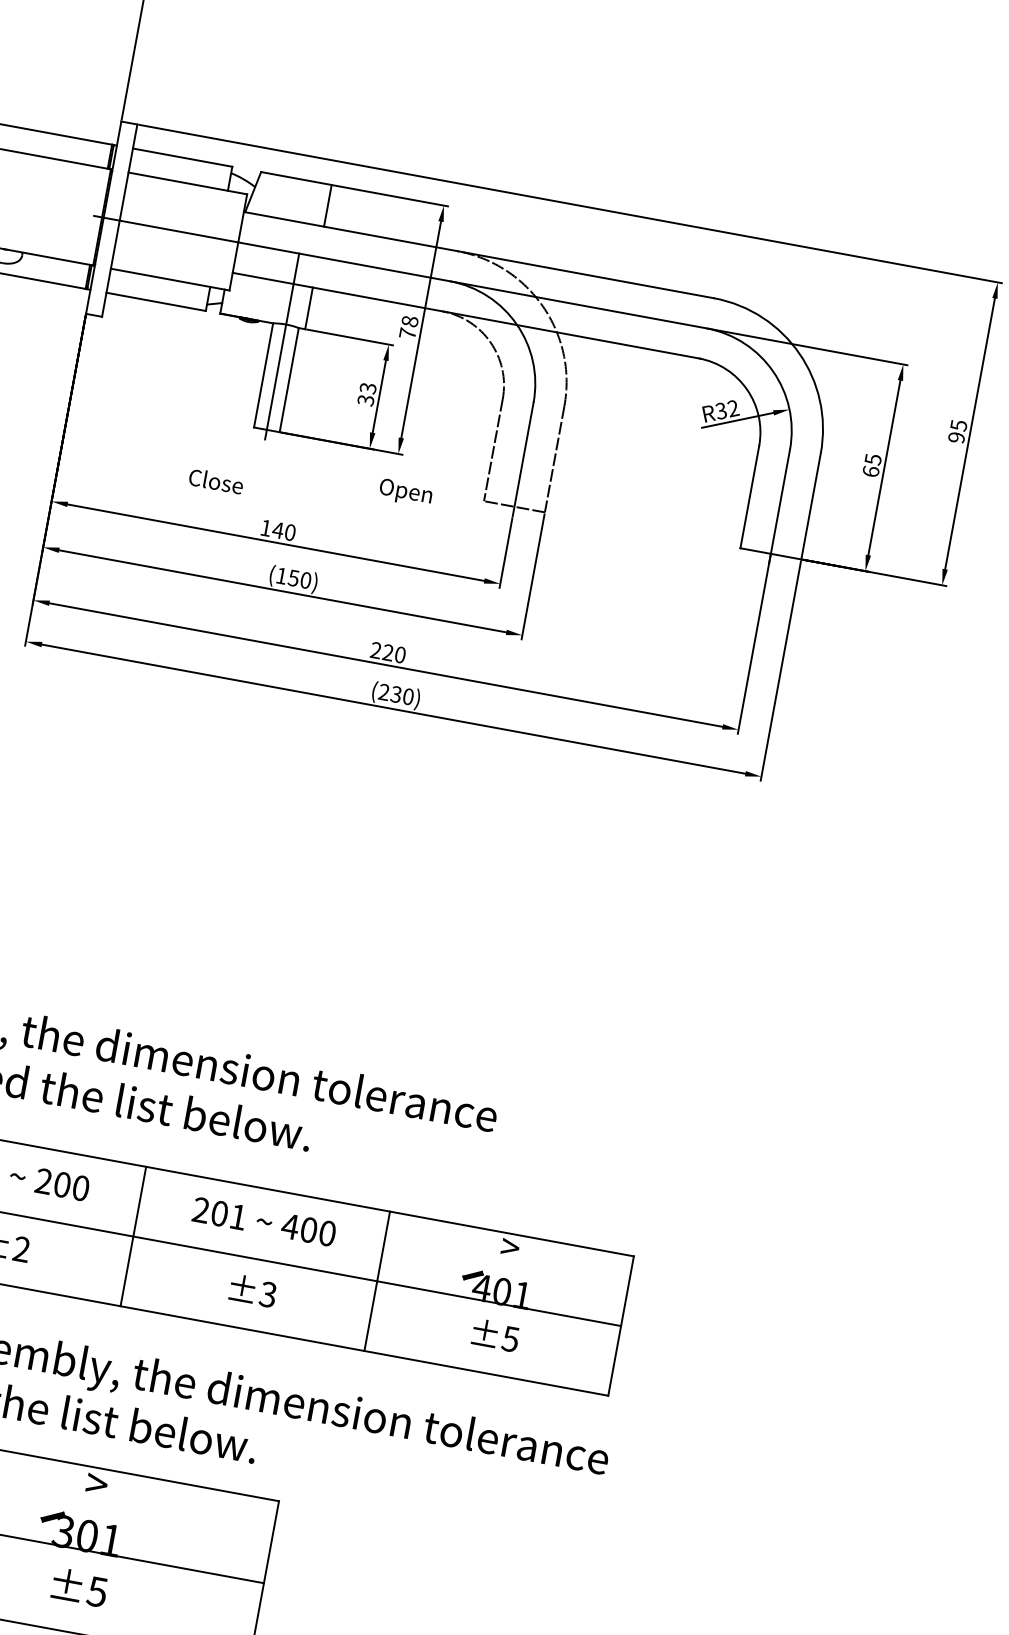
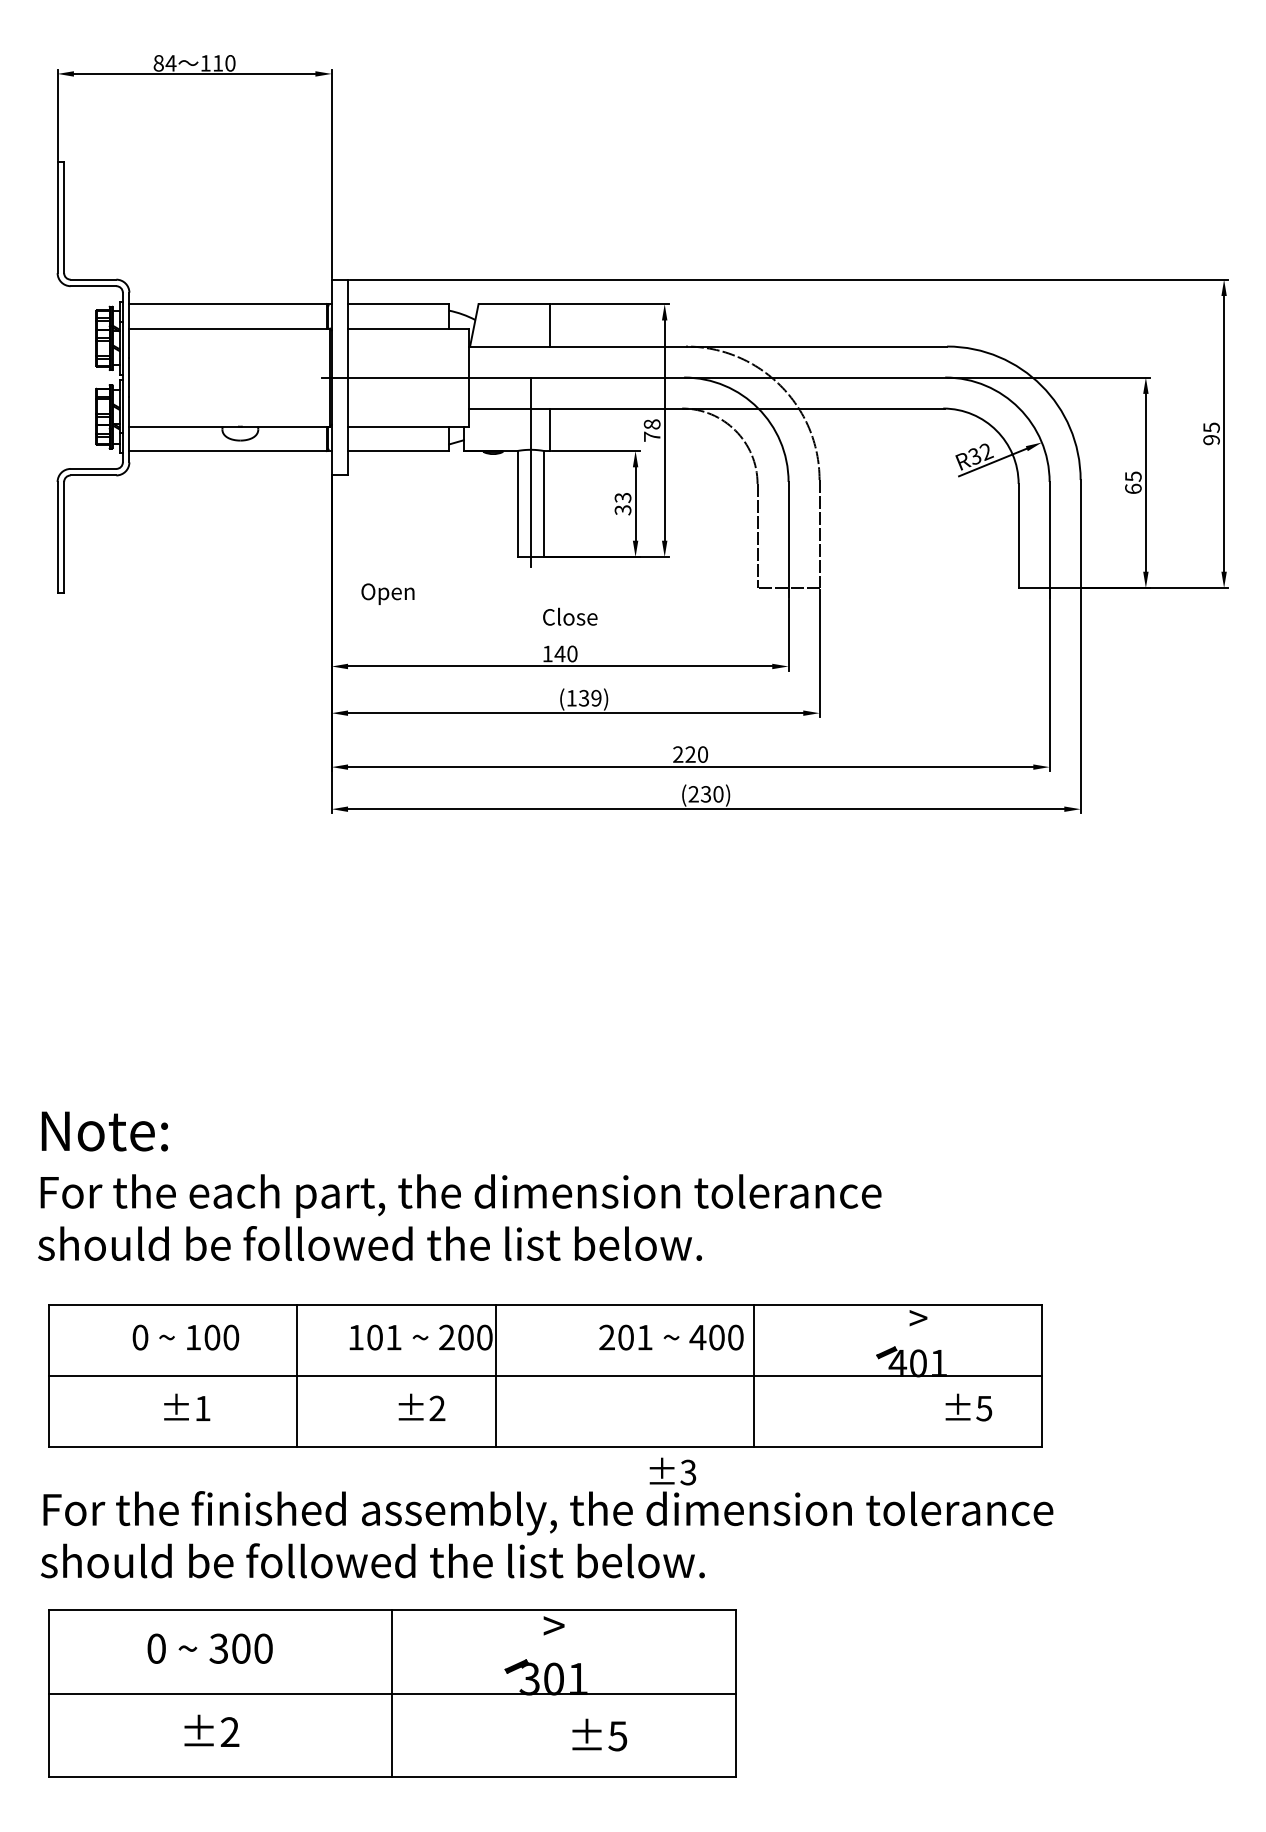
text: (216, 481) -> (570, 616), moved
text: (405, 492) -> (387, 593), moved
text: (300, 578) -> (590, 697), (150) -> (139)
line: (133, 1236) -> (496, 1375), moved
line: (377, 1281) -> (754, 1375), moved
text: (252, 1290) -> (672, 1471), moved
text: (495, 1335) -> (968, 1407), moved
text: (79, 1586) -> (599, 1734), moved

